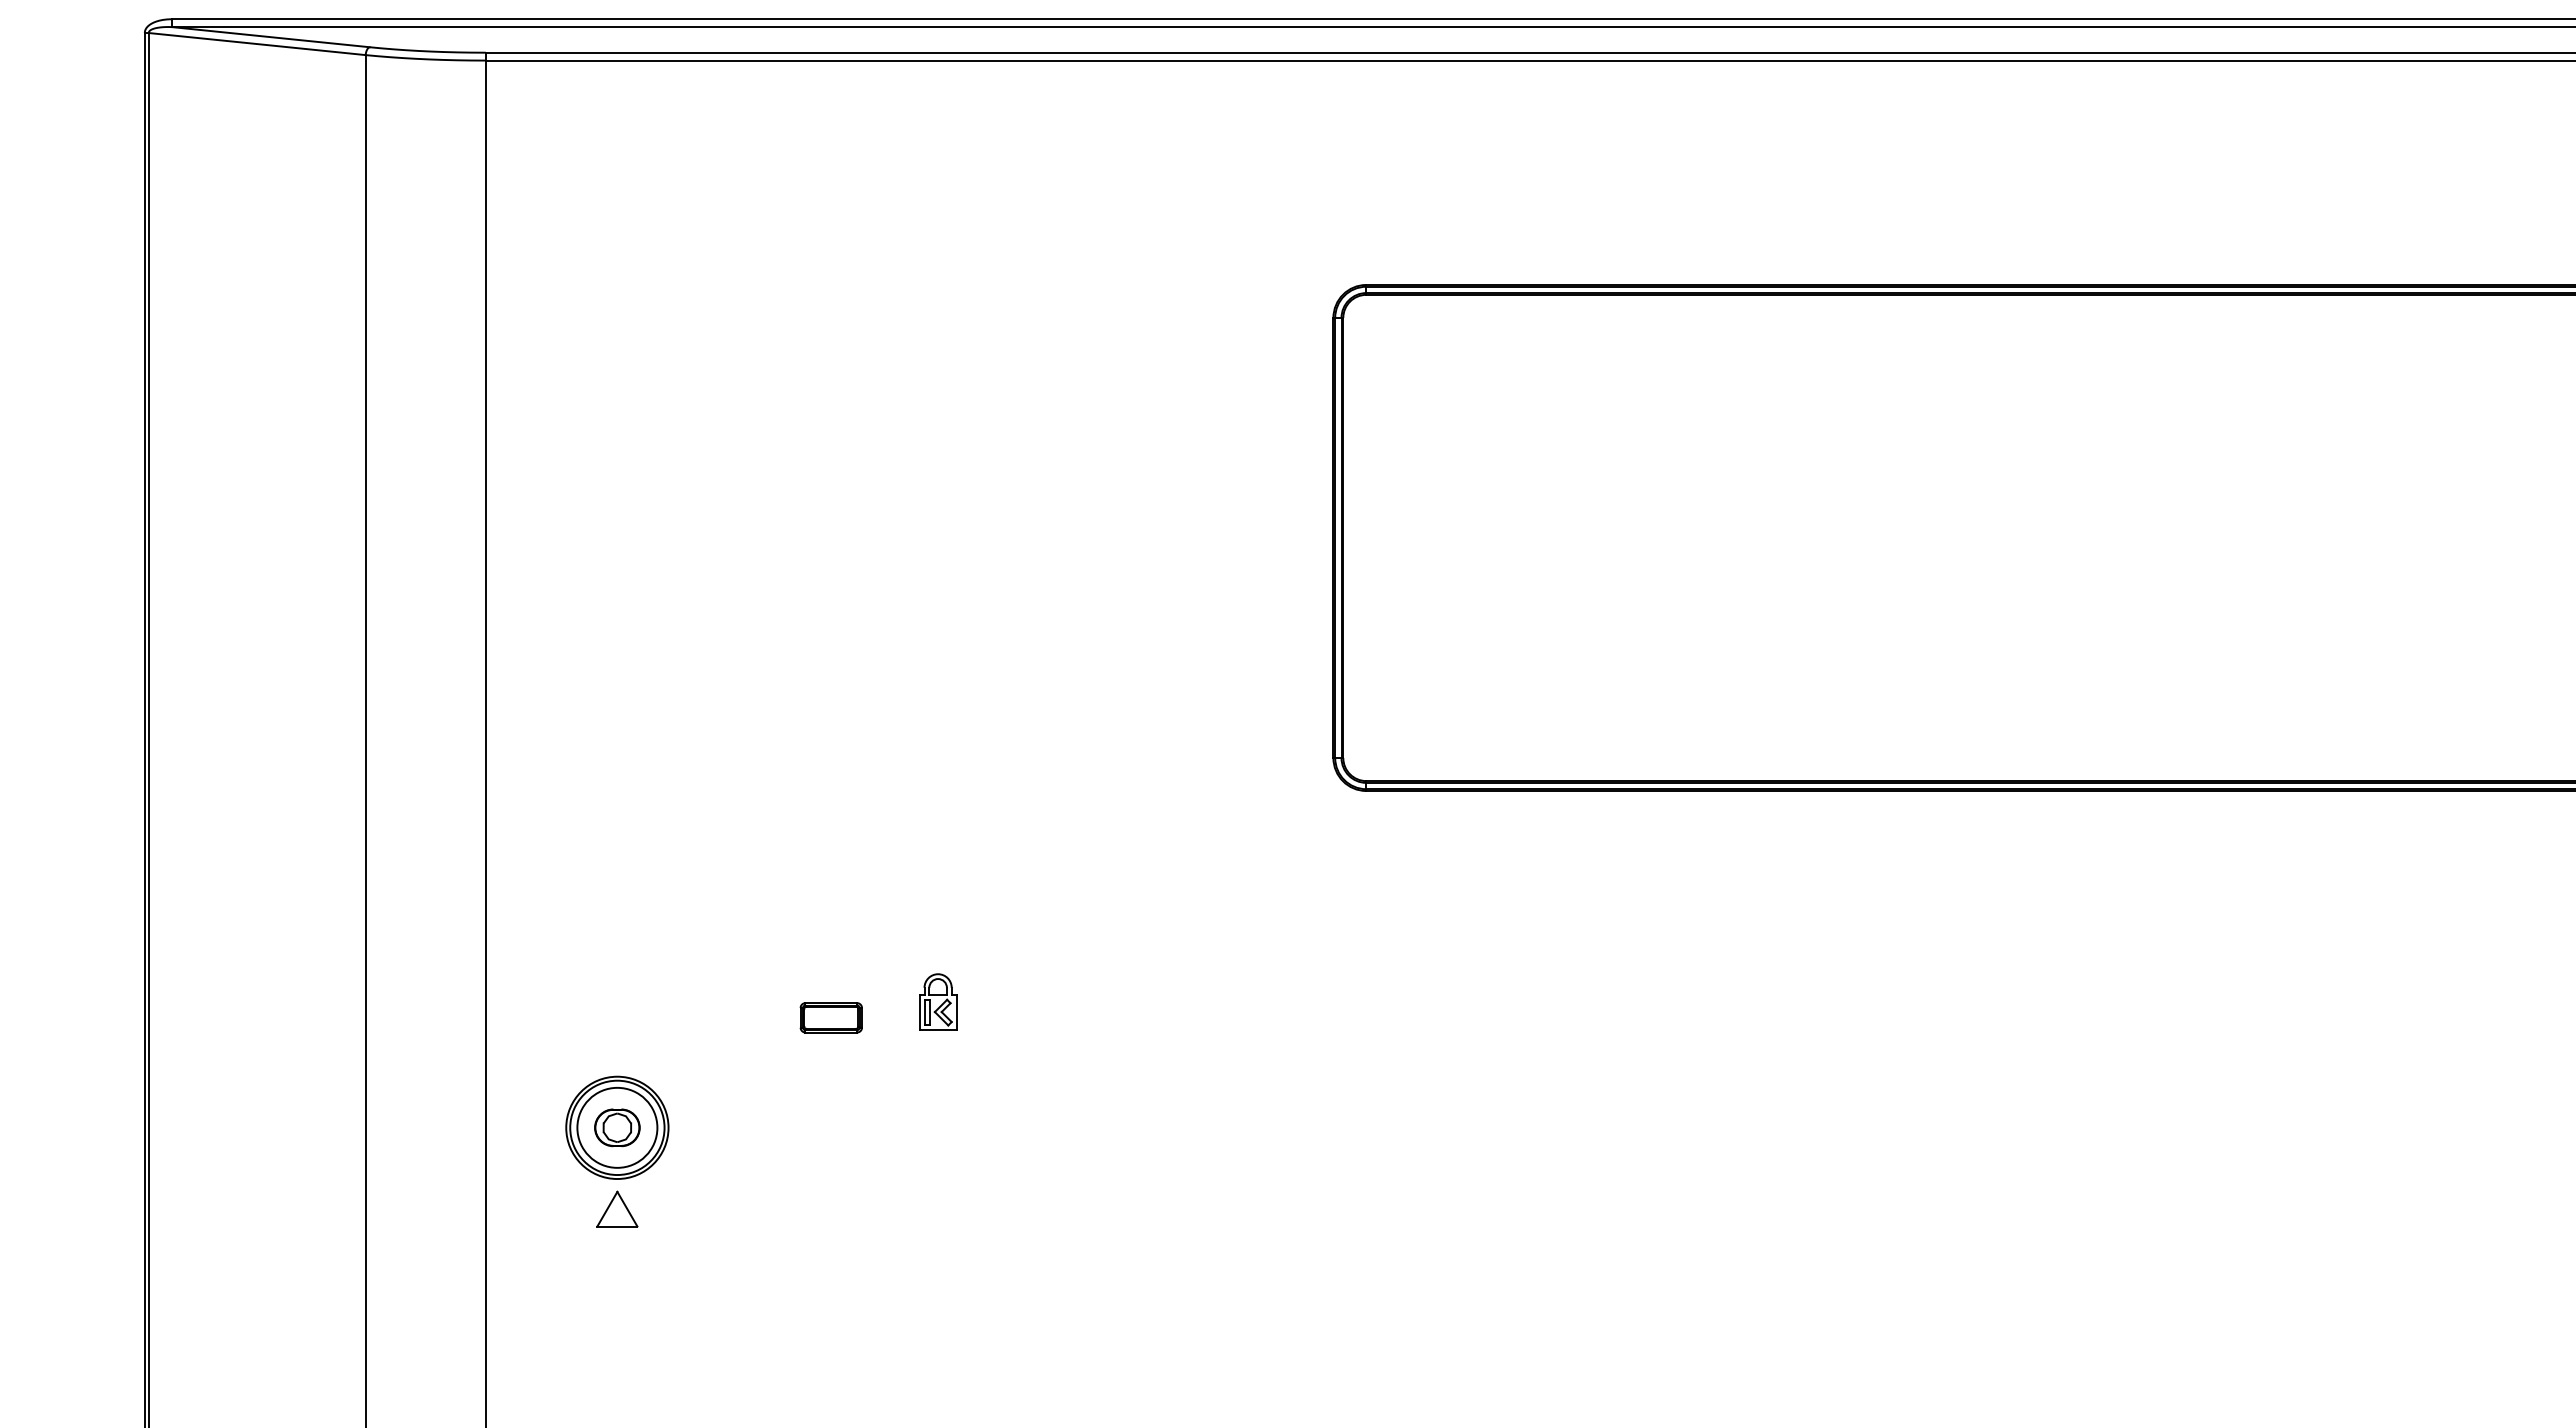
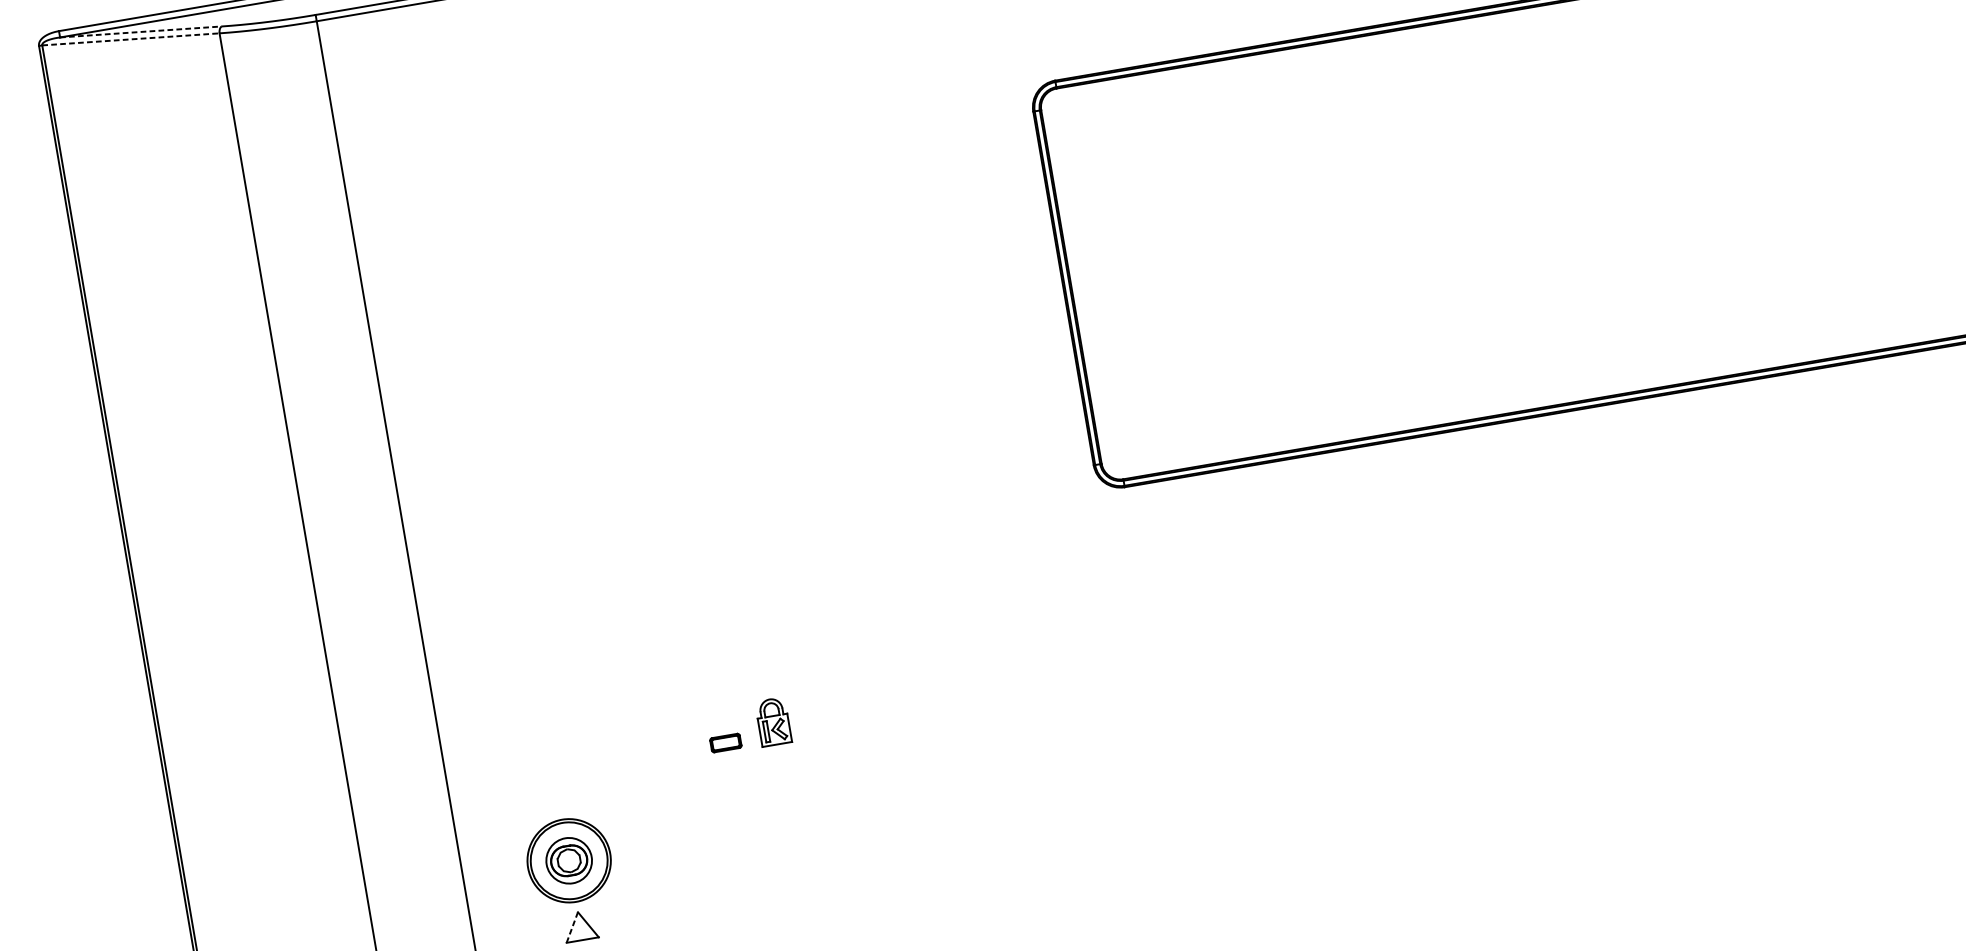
line: (271, 37) -> (141, 32), solid -> dashed
line: (257, 44) -> (131, 39), solid -> dashed
part: (938, 1001) -> (773, 721), moved
part: (830, 1017) -> (725, 742), size x0.6
circle: (617, 1127) -> (569, 860), size x0.7
line: (607, 1209) -> (572, 927), solid -> dashed

